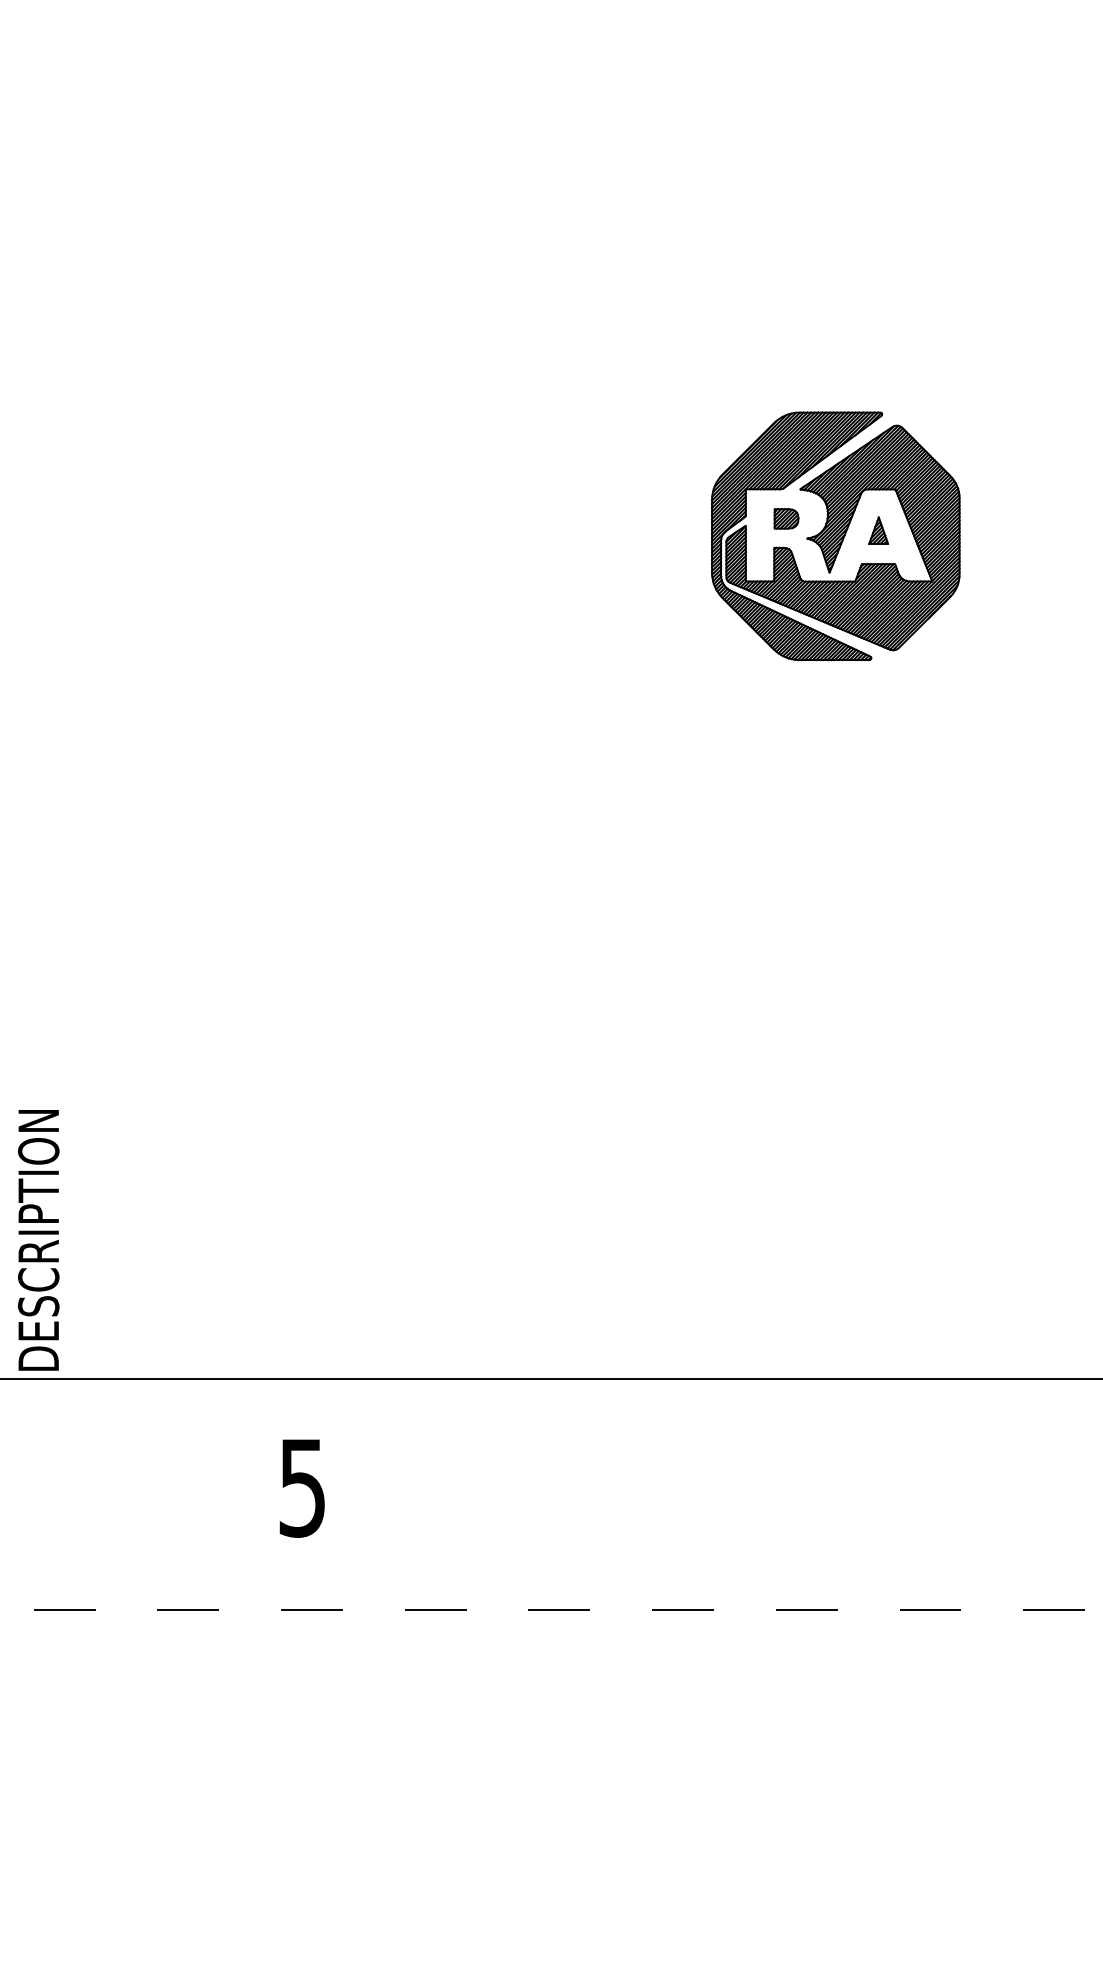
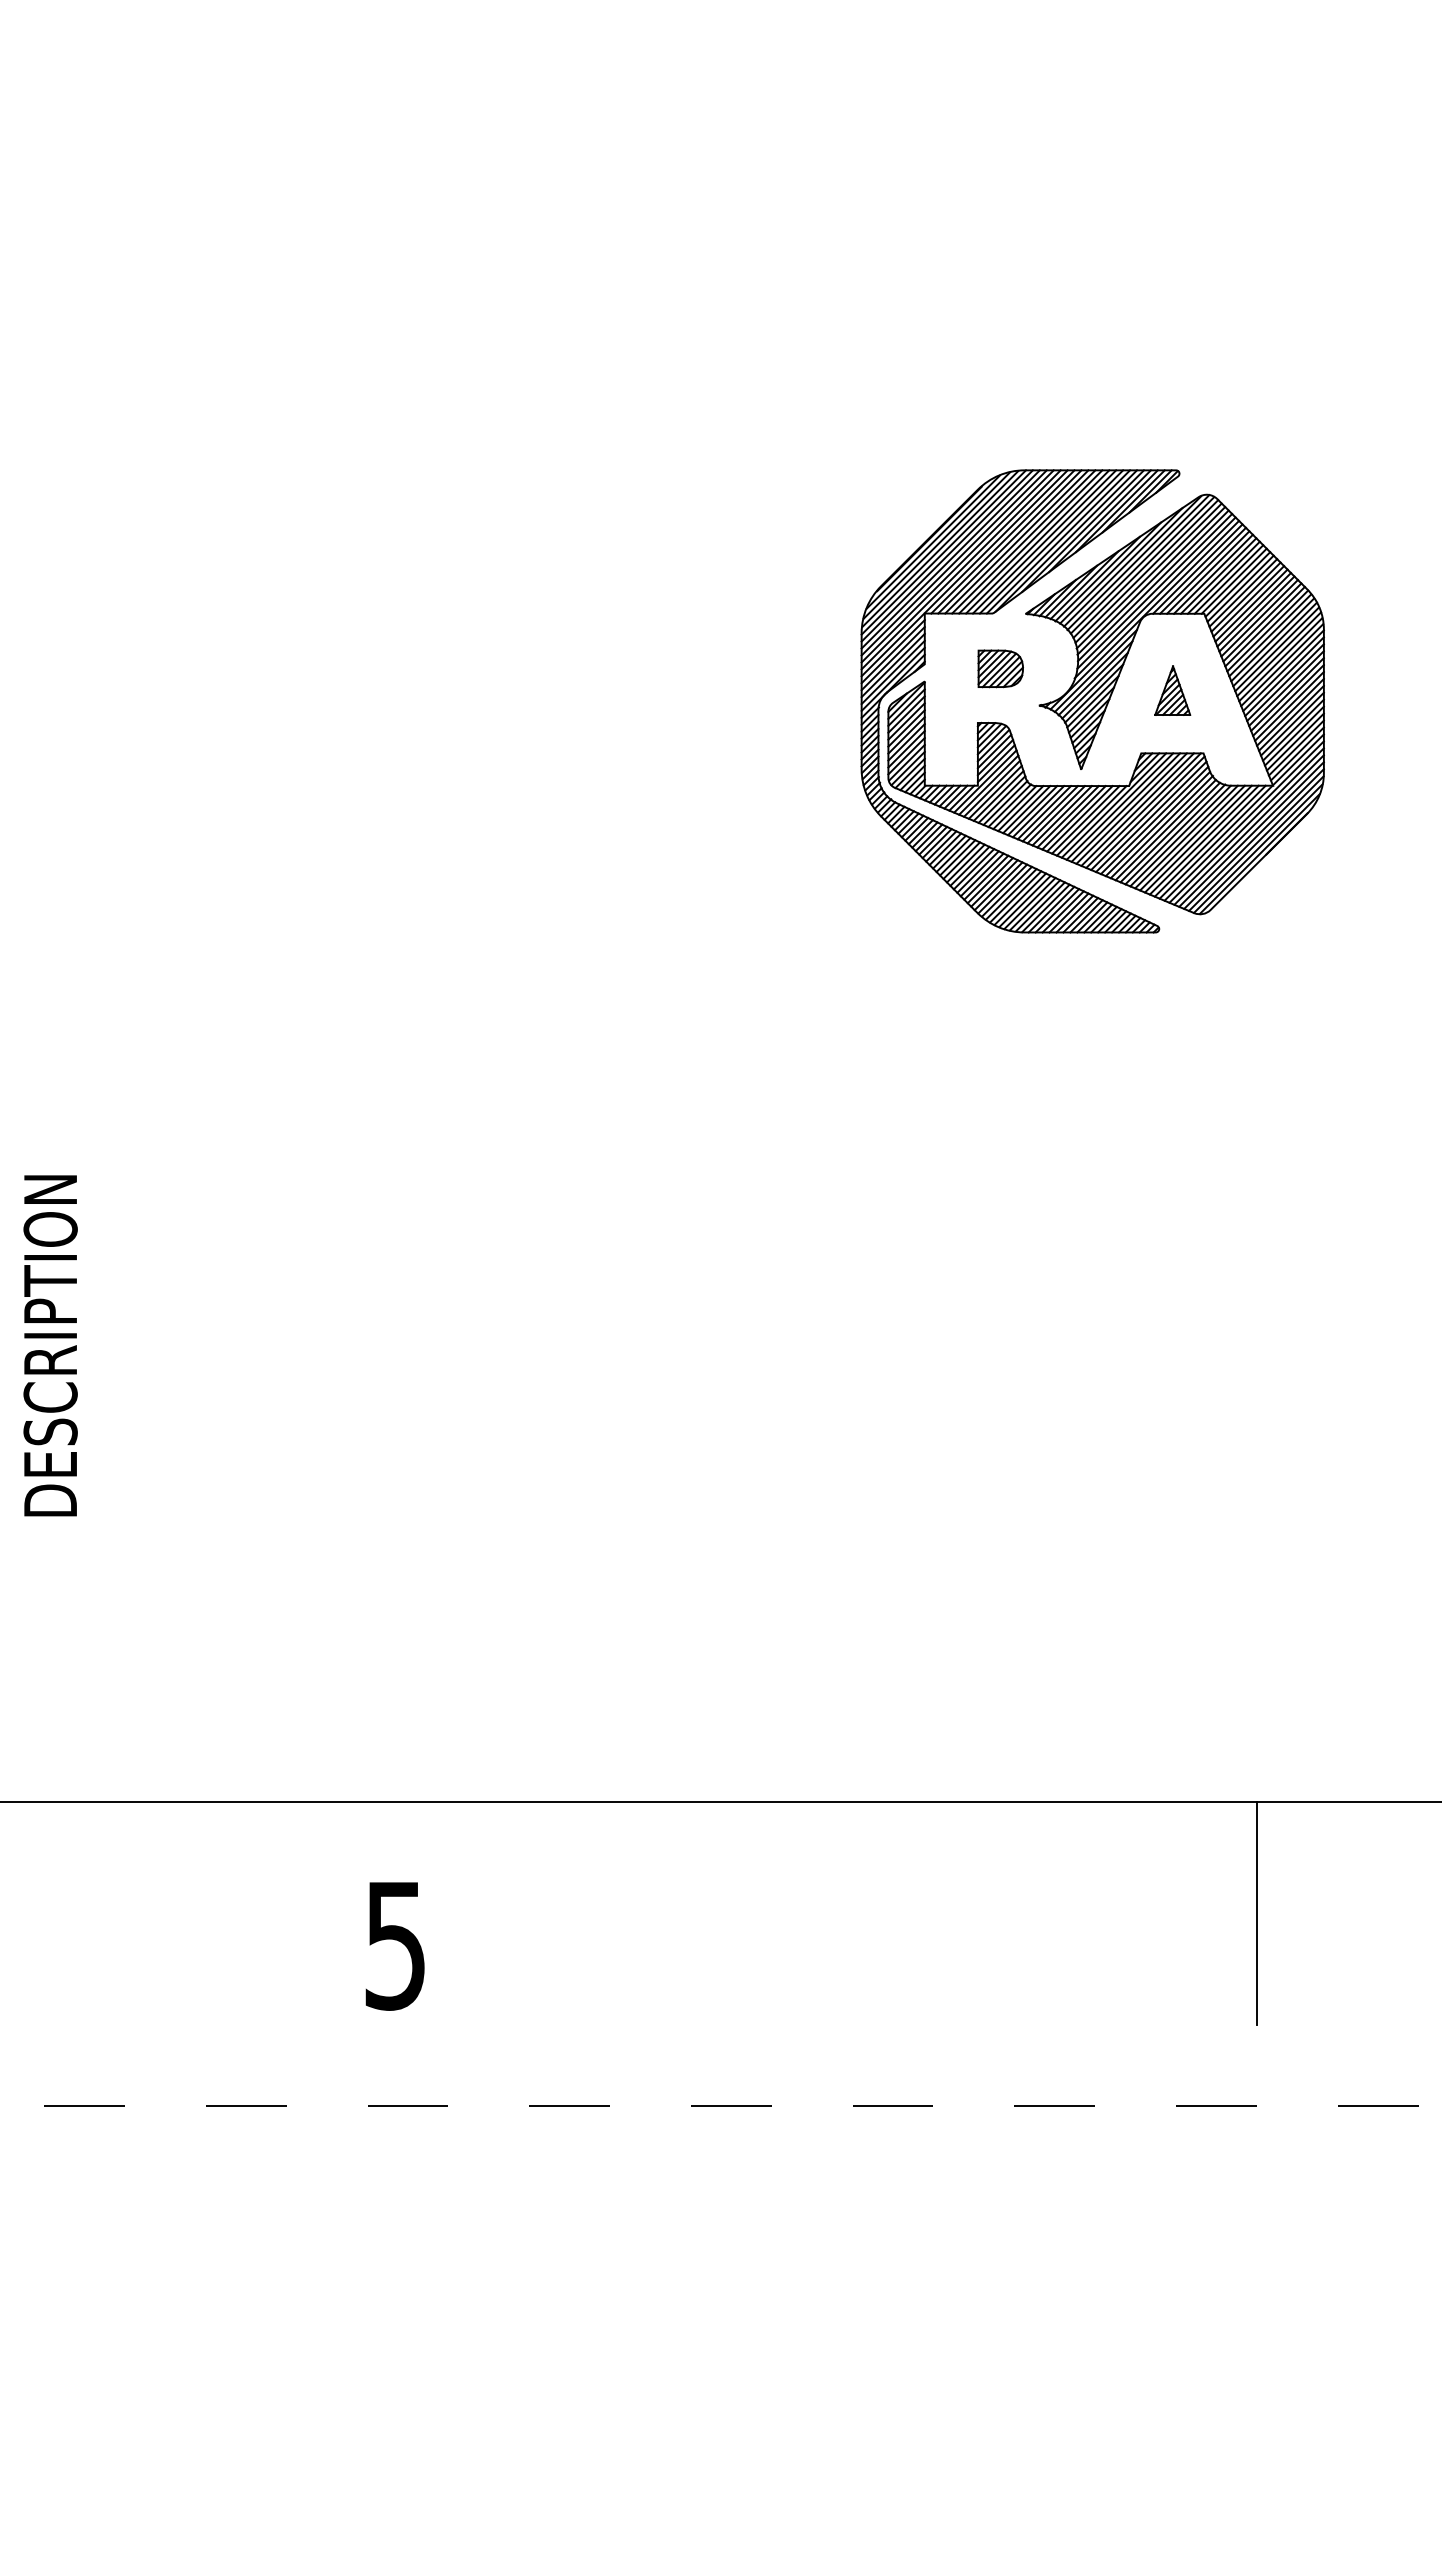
part: (835, 536) -> (1092, 701), size x1.43
text: (38, 1240) -> (50, 1345), moved
line: (961, 1463) -> (1256, 1913), added

